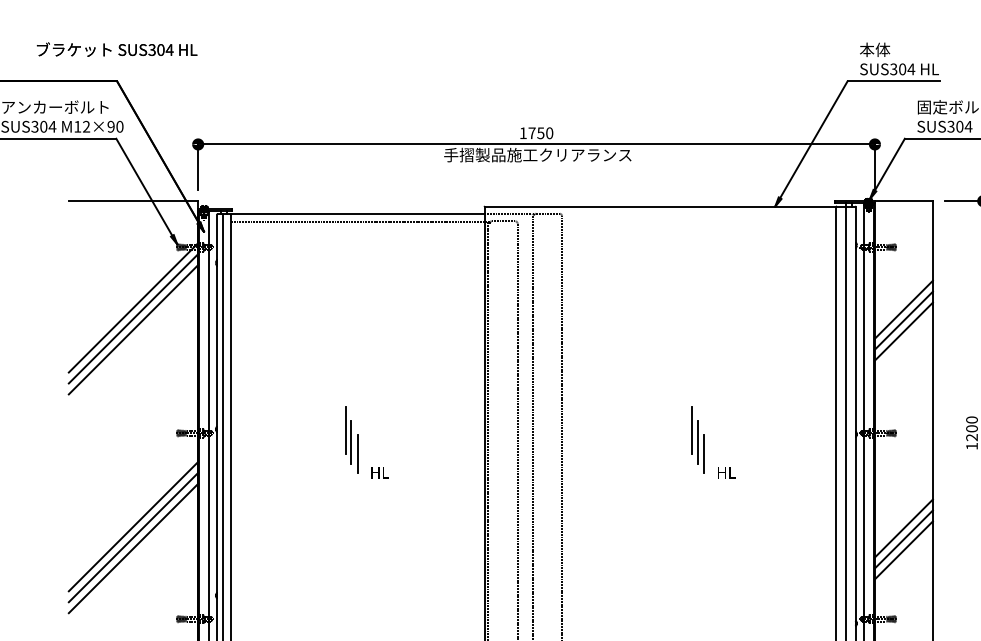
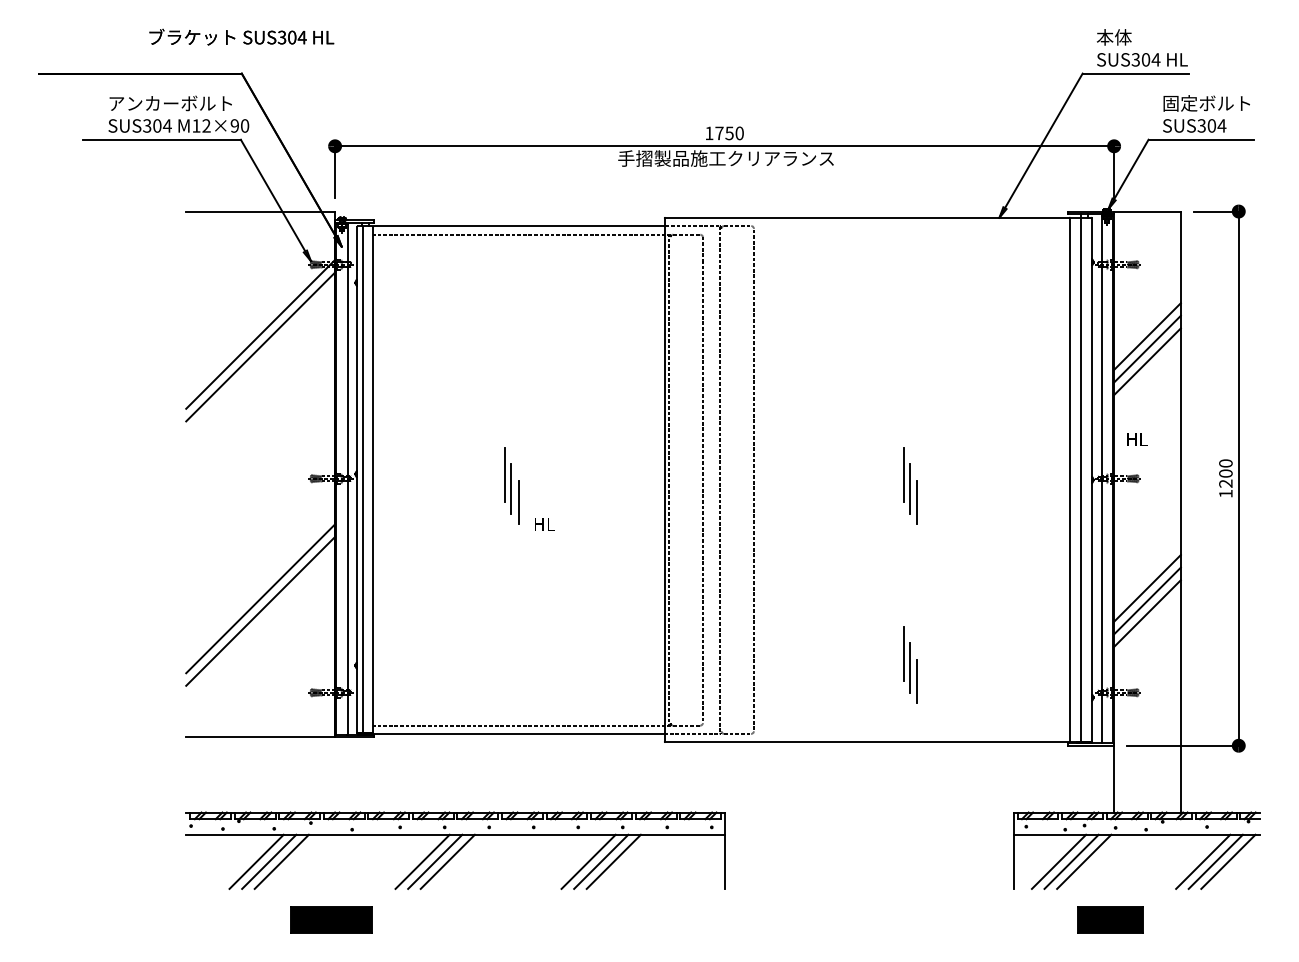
line: (133, 329) -> (260, 359), removed
text: (726, 473) -> (1137, 439), moved
line: (133, 526) -> (260, 585), removed
part: (698, 594) -> (910, 664), added

